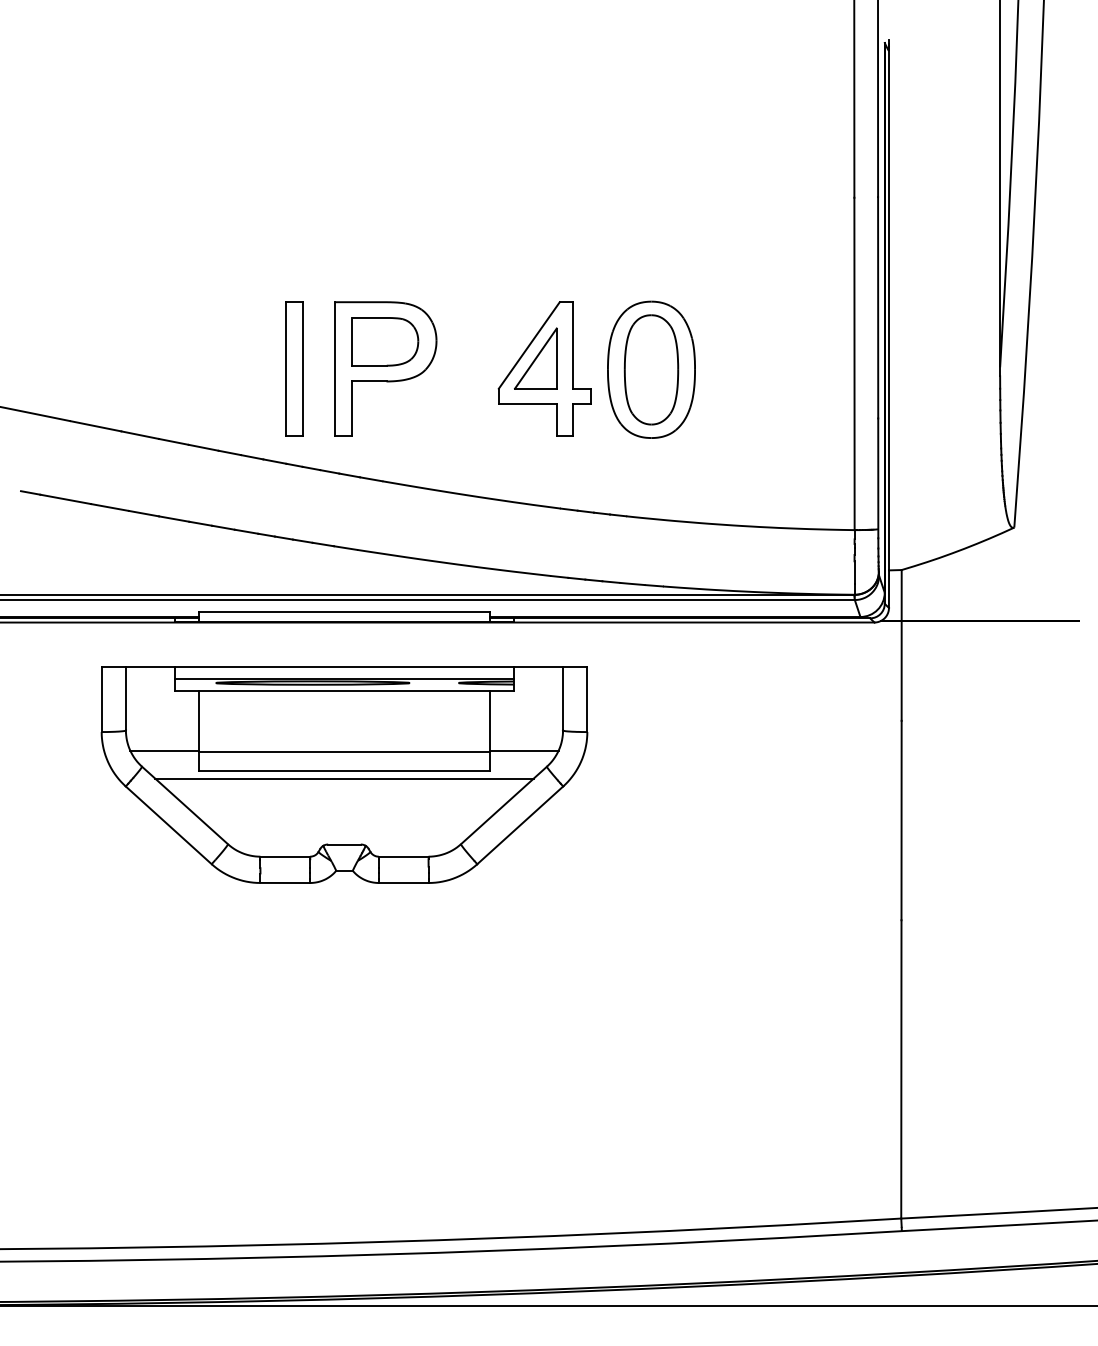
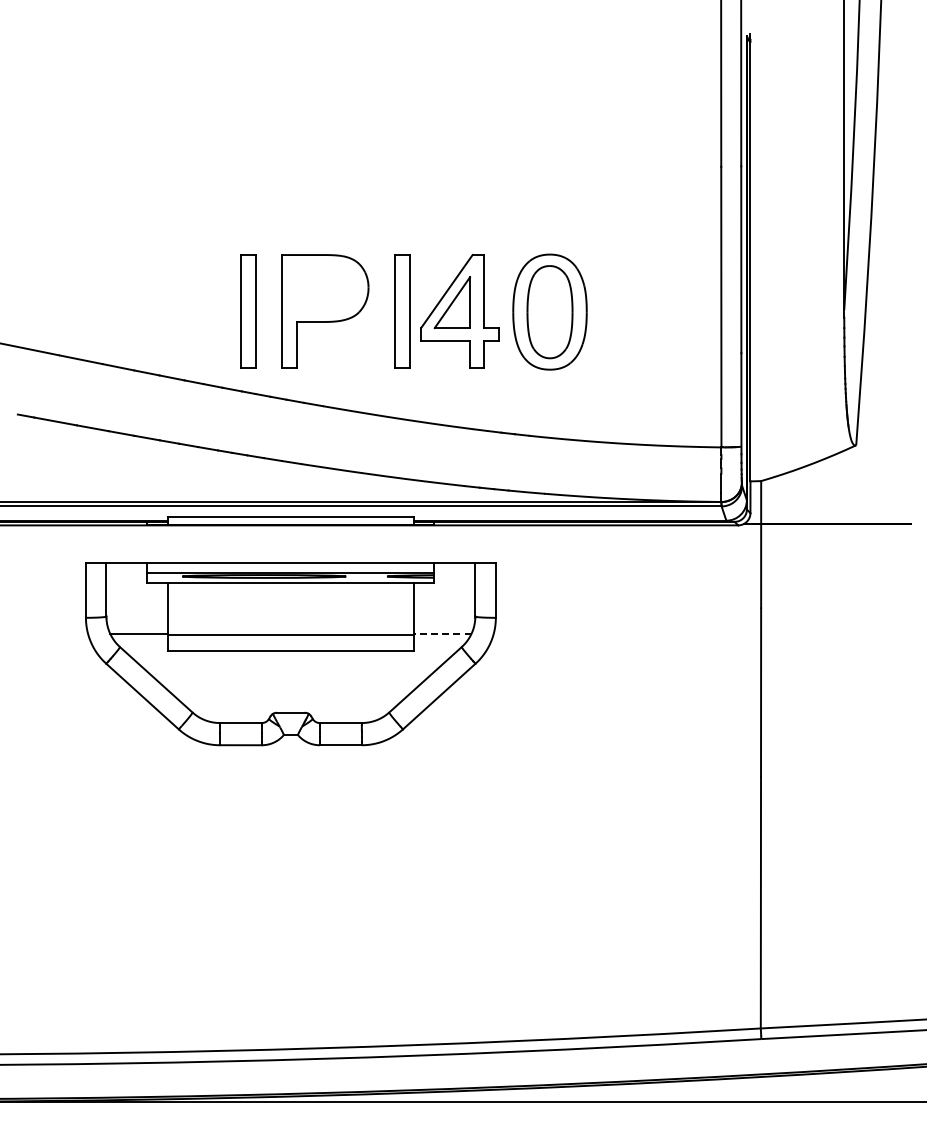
part: (385, 341) -> (325, 288), removed
part: (476, 369) -> (402, 311), added
line: (524, 750) -> (442, 633), solid -> dashed
line: (344, 779) -> (290, 657), removed

